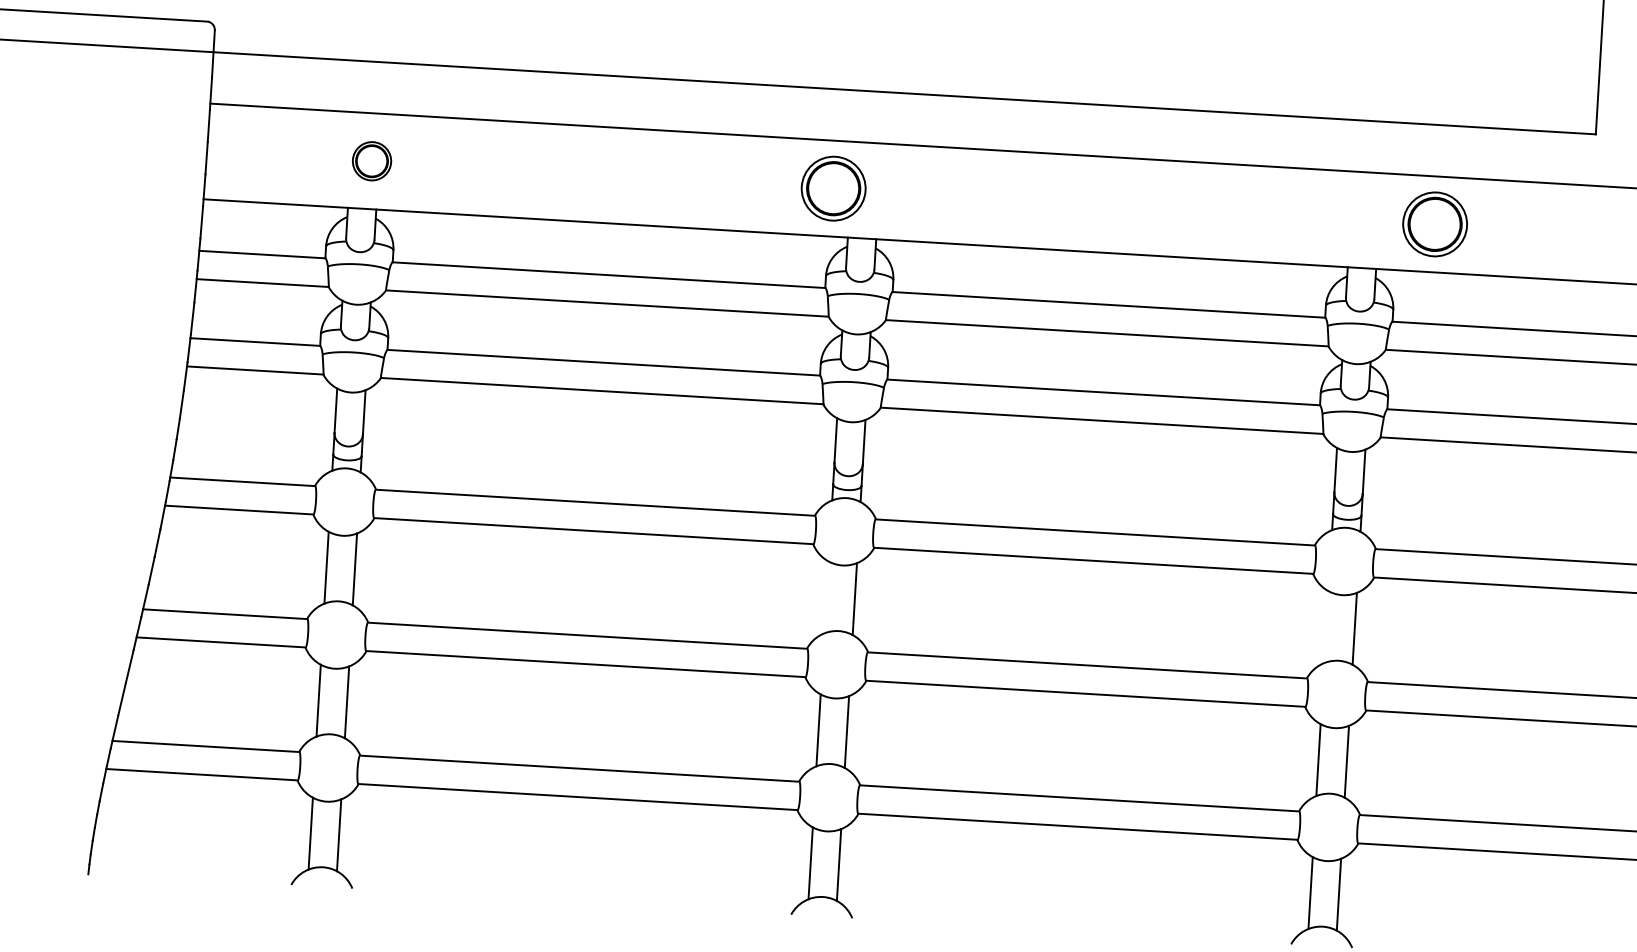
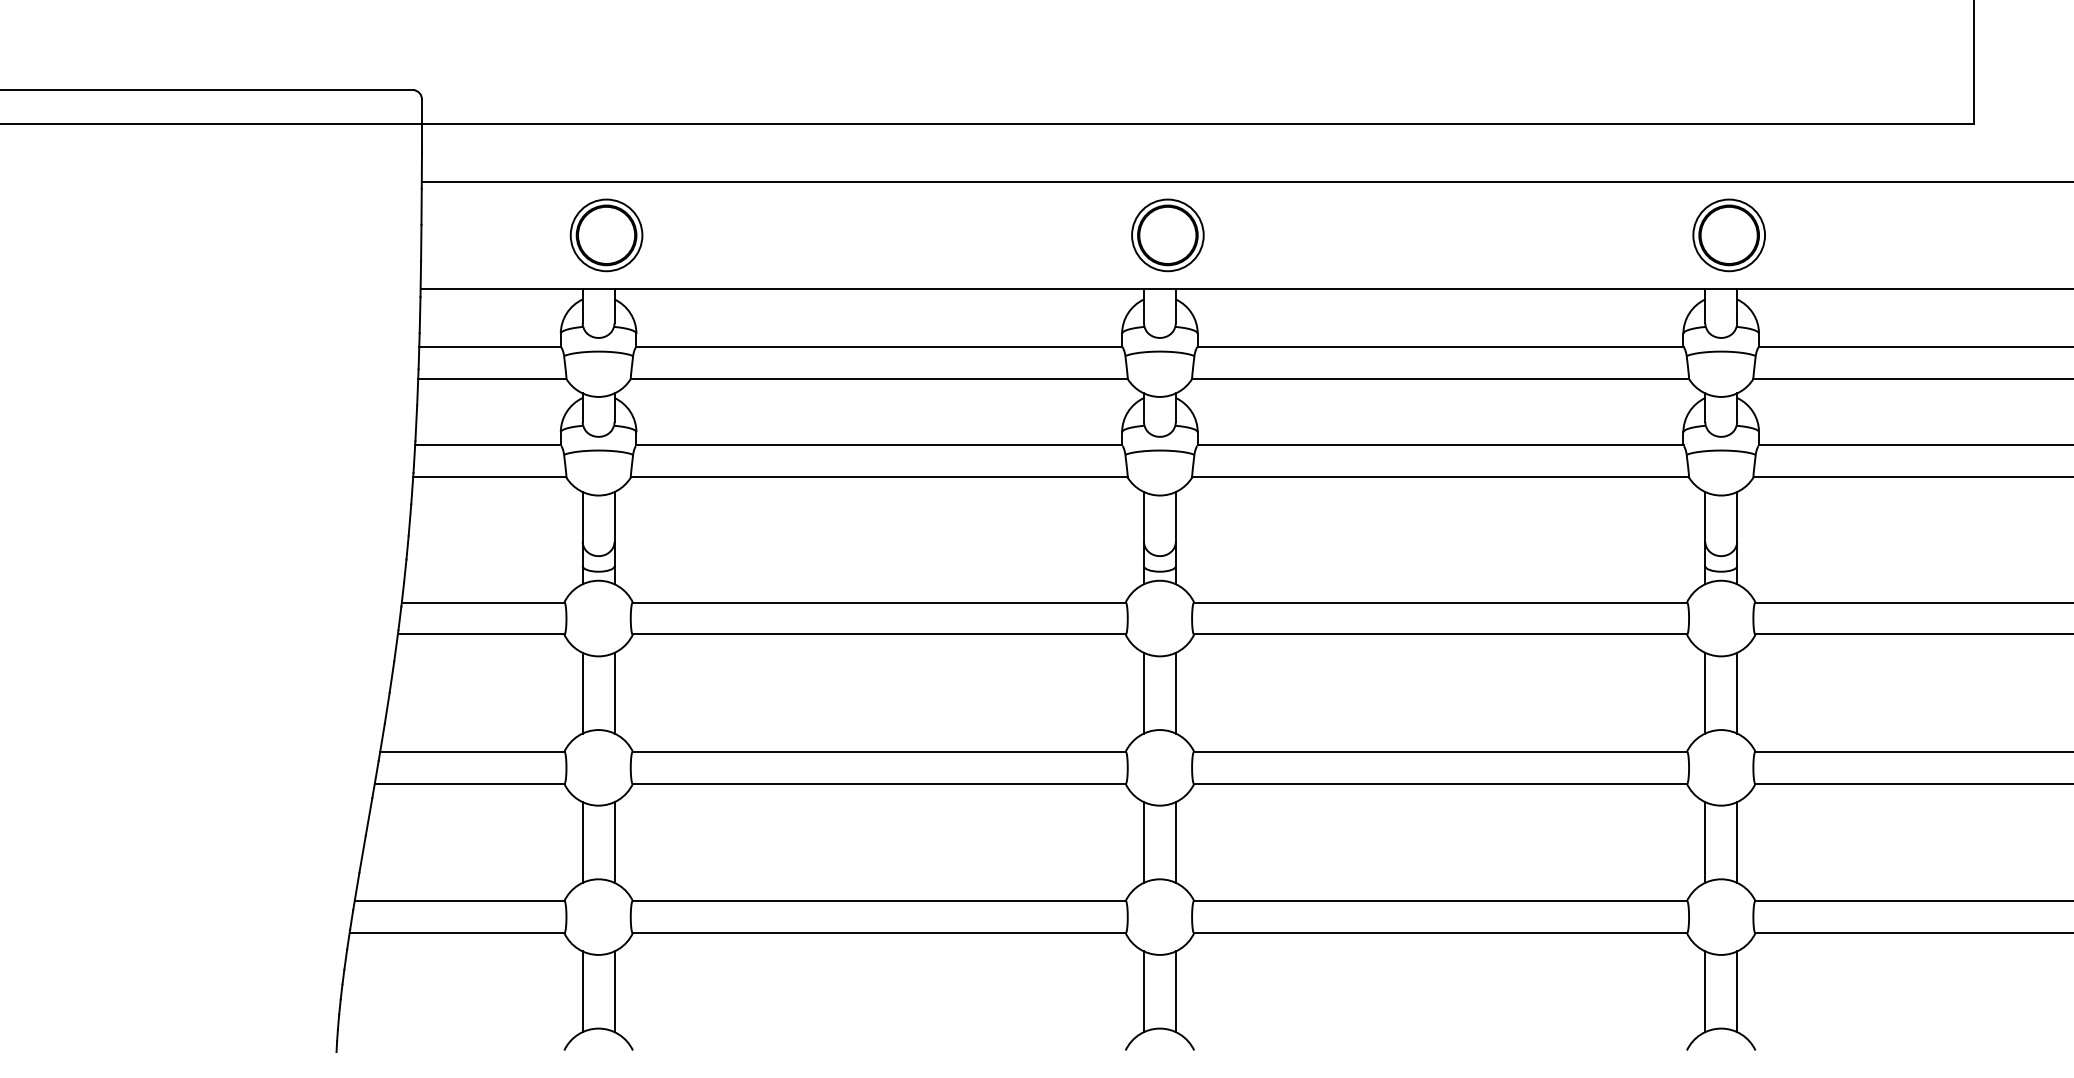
part: (371, 161) -> (606, 235), size x1.67
part: (833, 188) -> (1167, 235), moved
part: (1434, 224) -> (1728, 235), moved
line: (826, 596) -> (1144, 692), added
line: (1326, 626) -> (1705, 692), added

